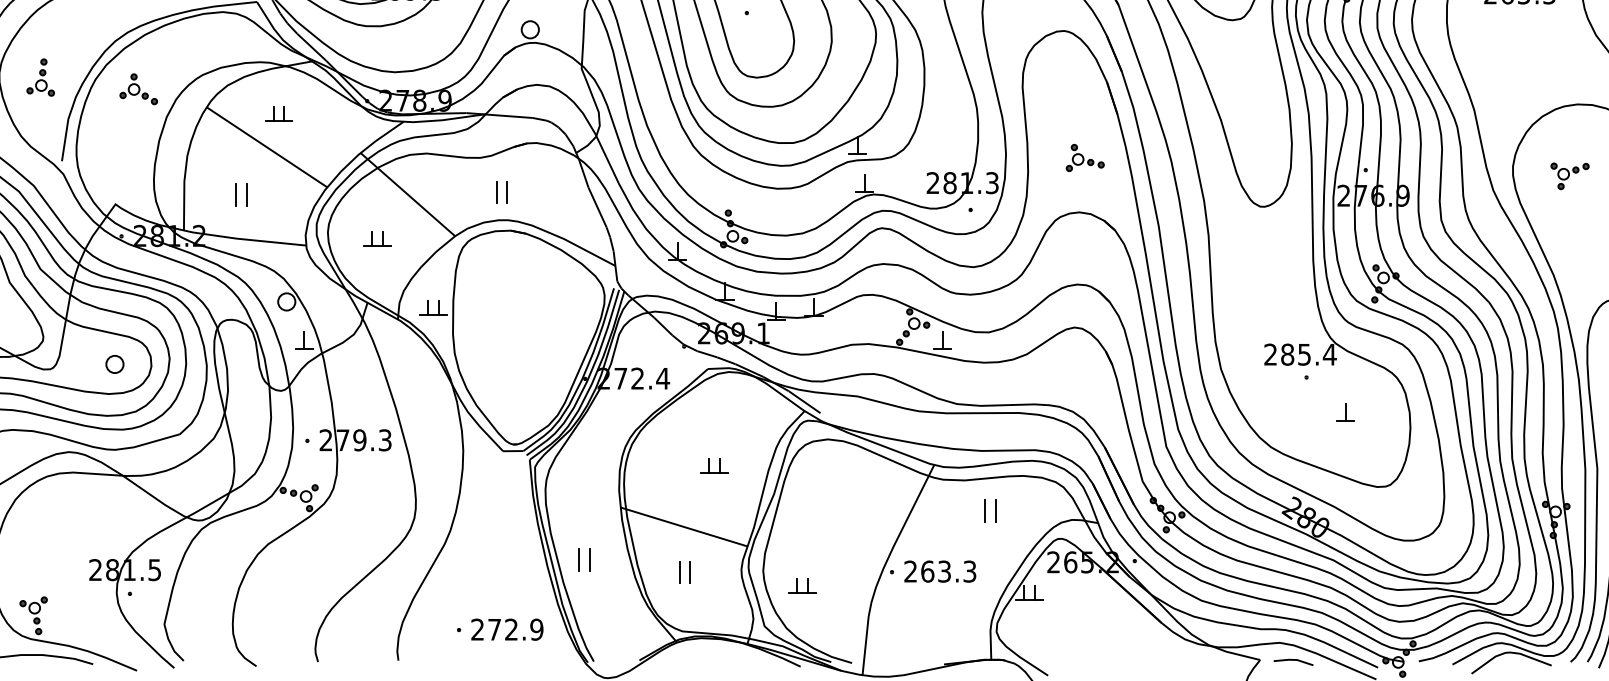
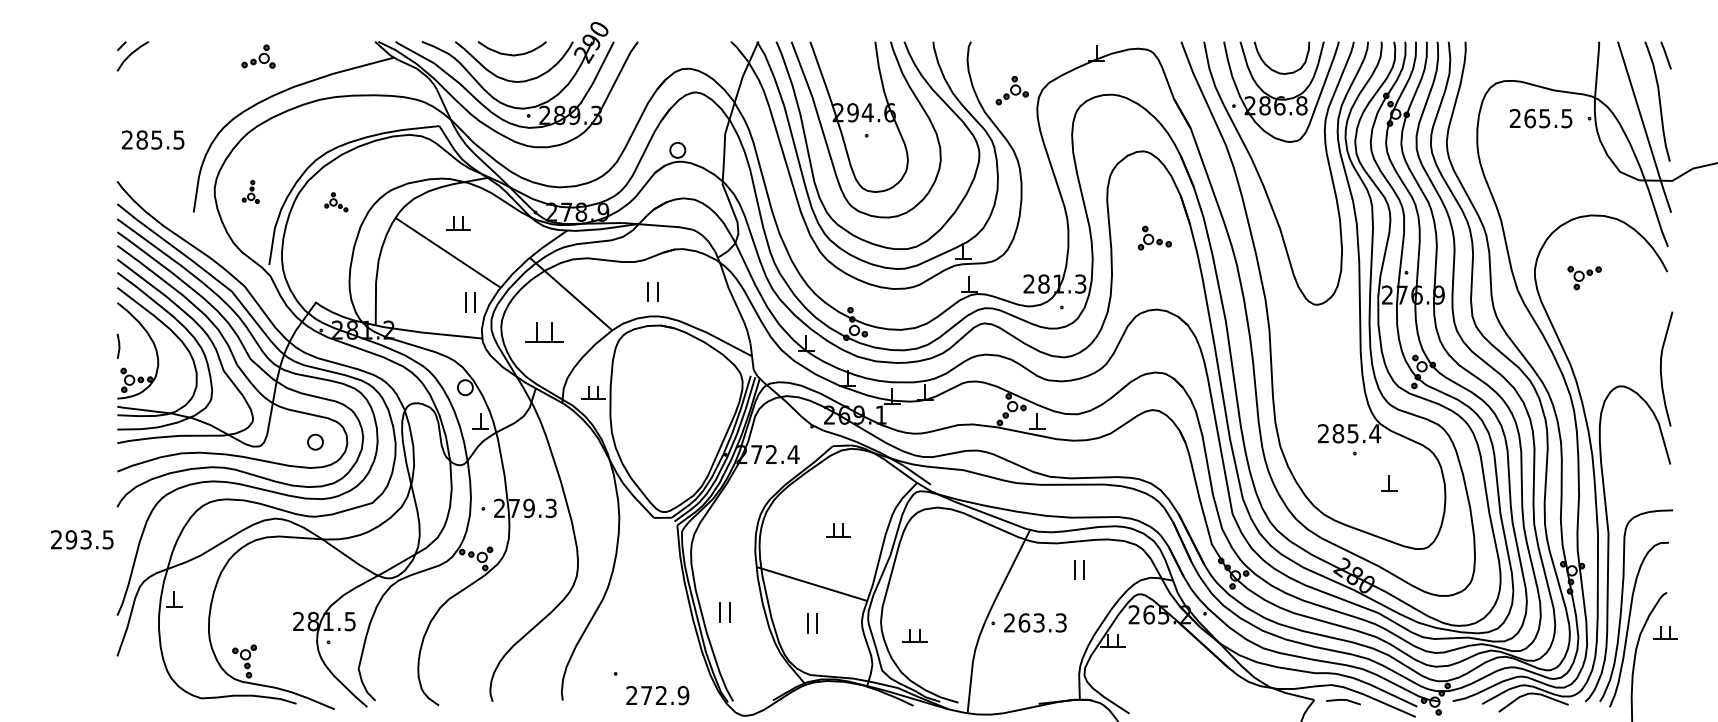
part: (40, 76) -> (250, 191), size x0.7
part: (139, 89) -> (336, 202), size x0.7
part: (1084, 157) -> (1154, 237), moved
part: (241, 195) -> (470, 302), moved
part: (377, 238) -> (544, 332), size x1.6
text: (507, 629) -> (657, 695), moved

